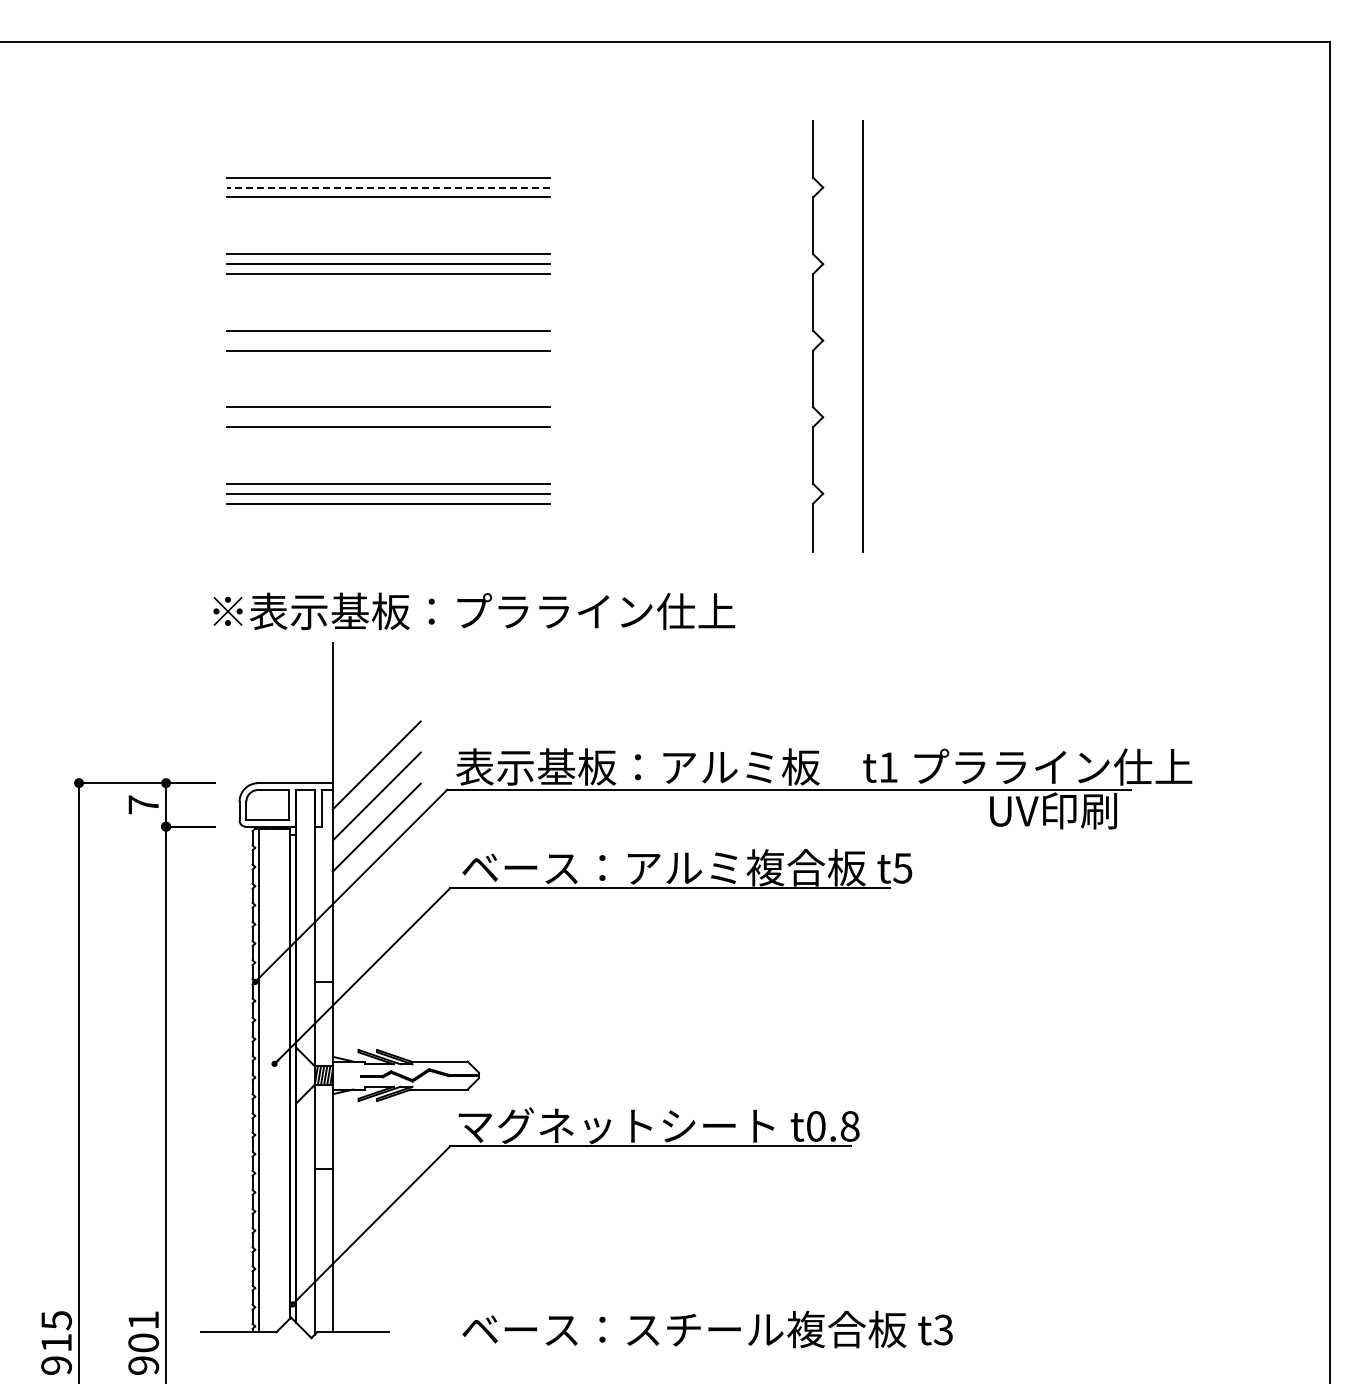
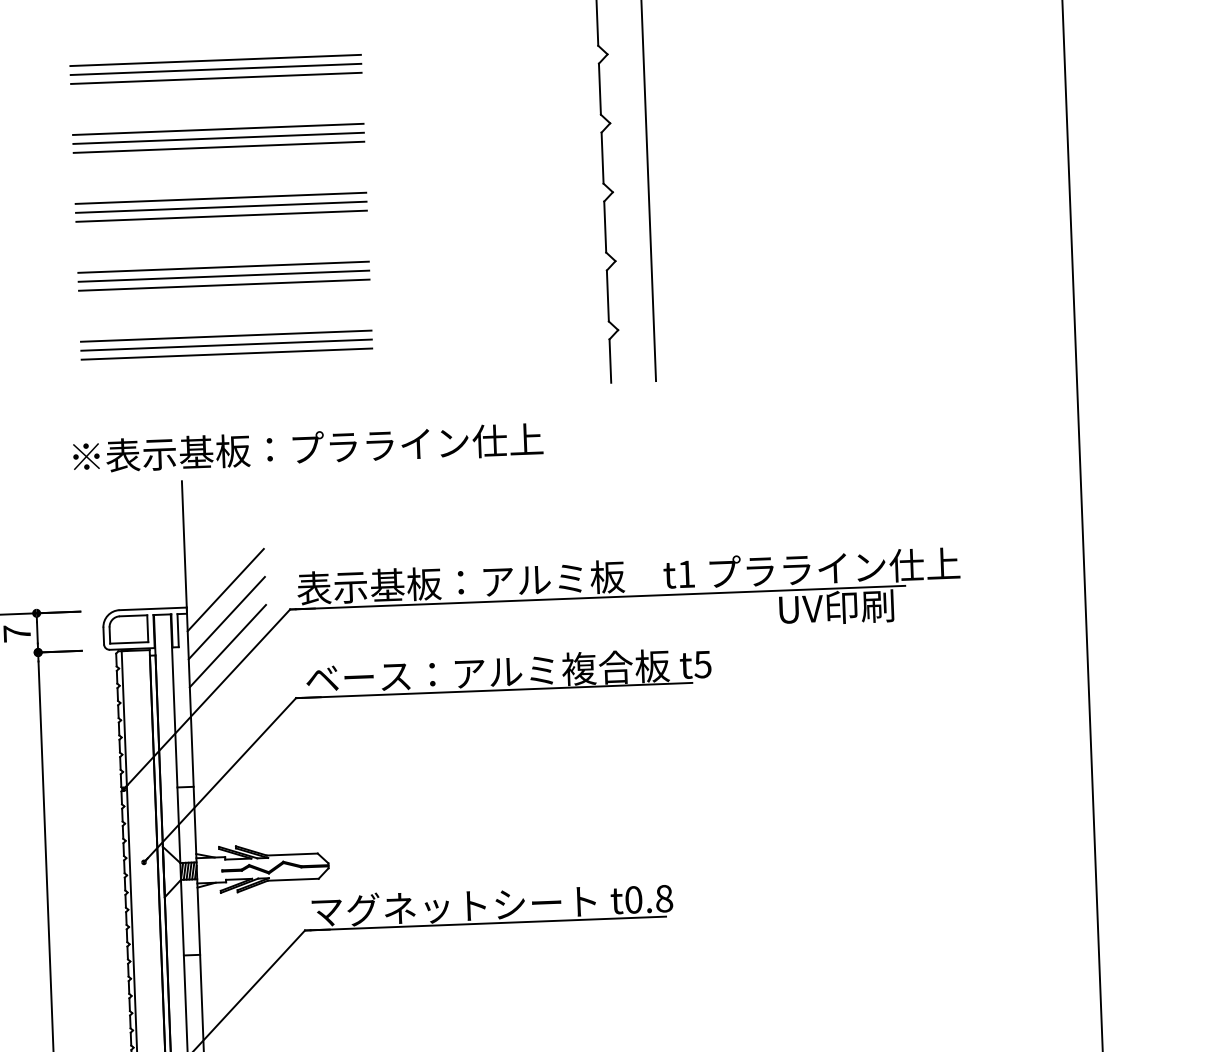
line: (387, 187) -> (215, 69), dashed -> solid
line: (387, 340) -> (220, 207), added
line: (387, 417) -> (223, 276), added

